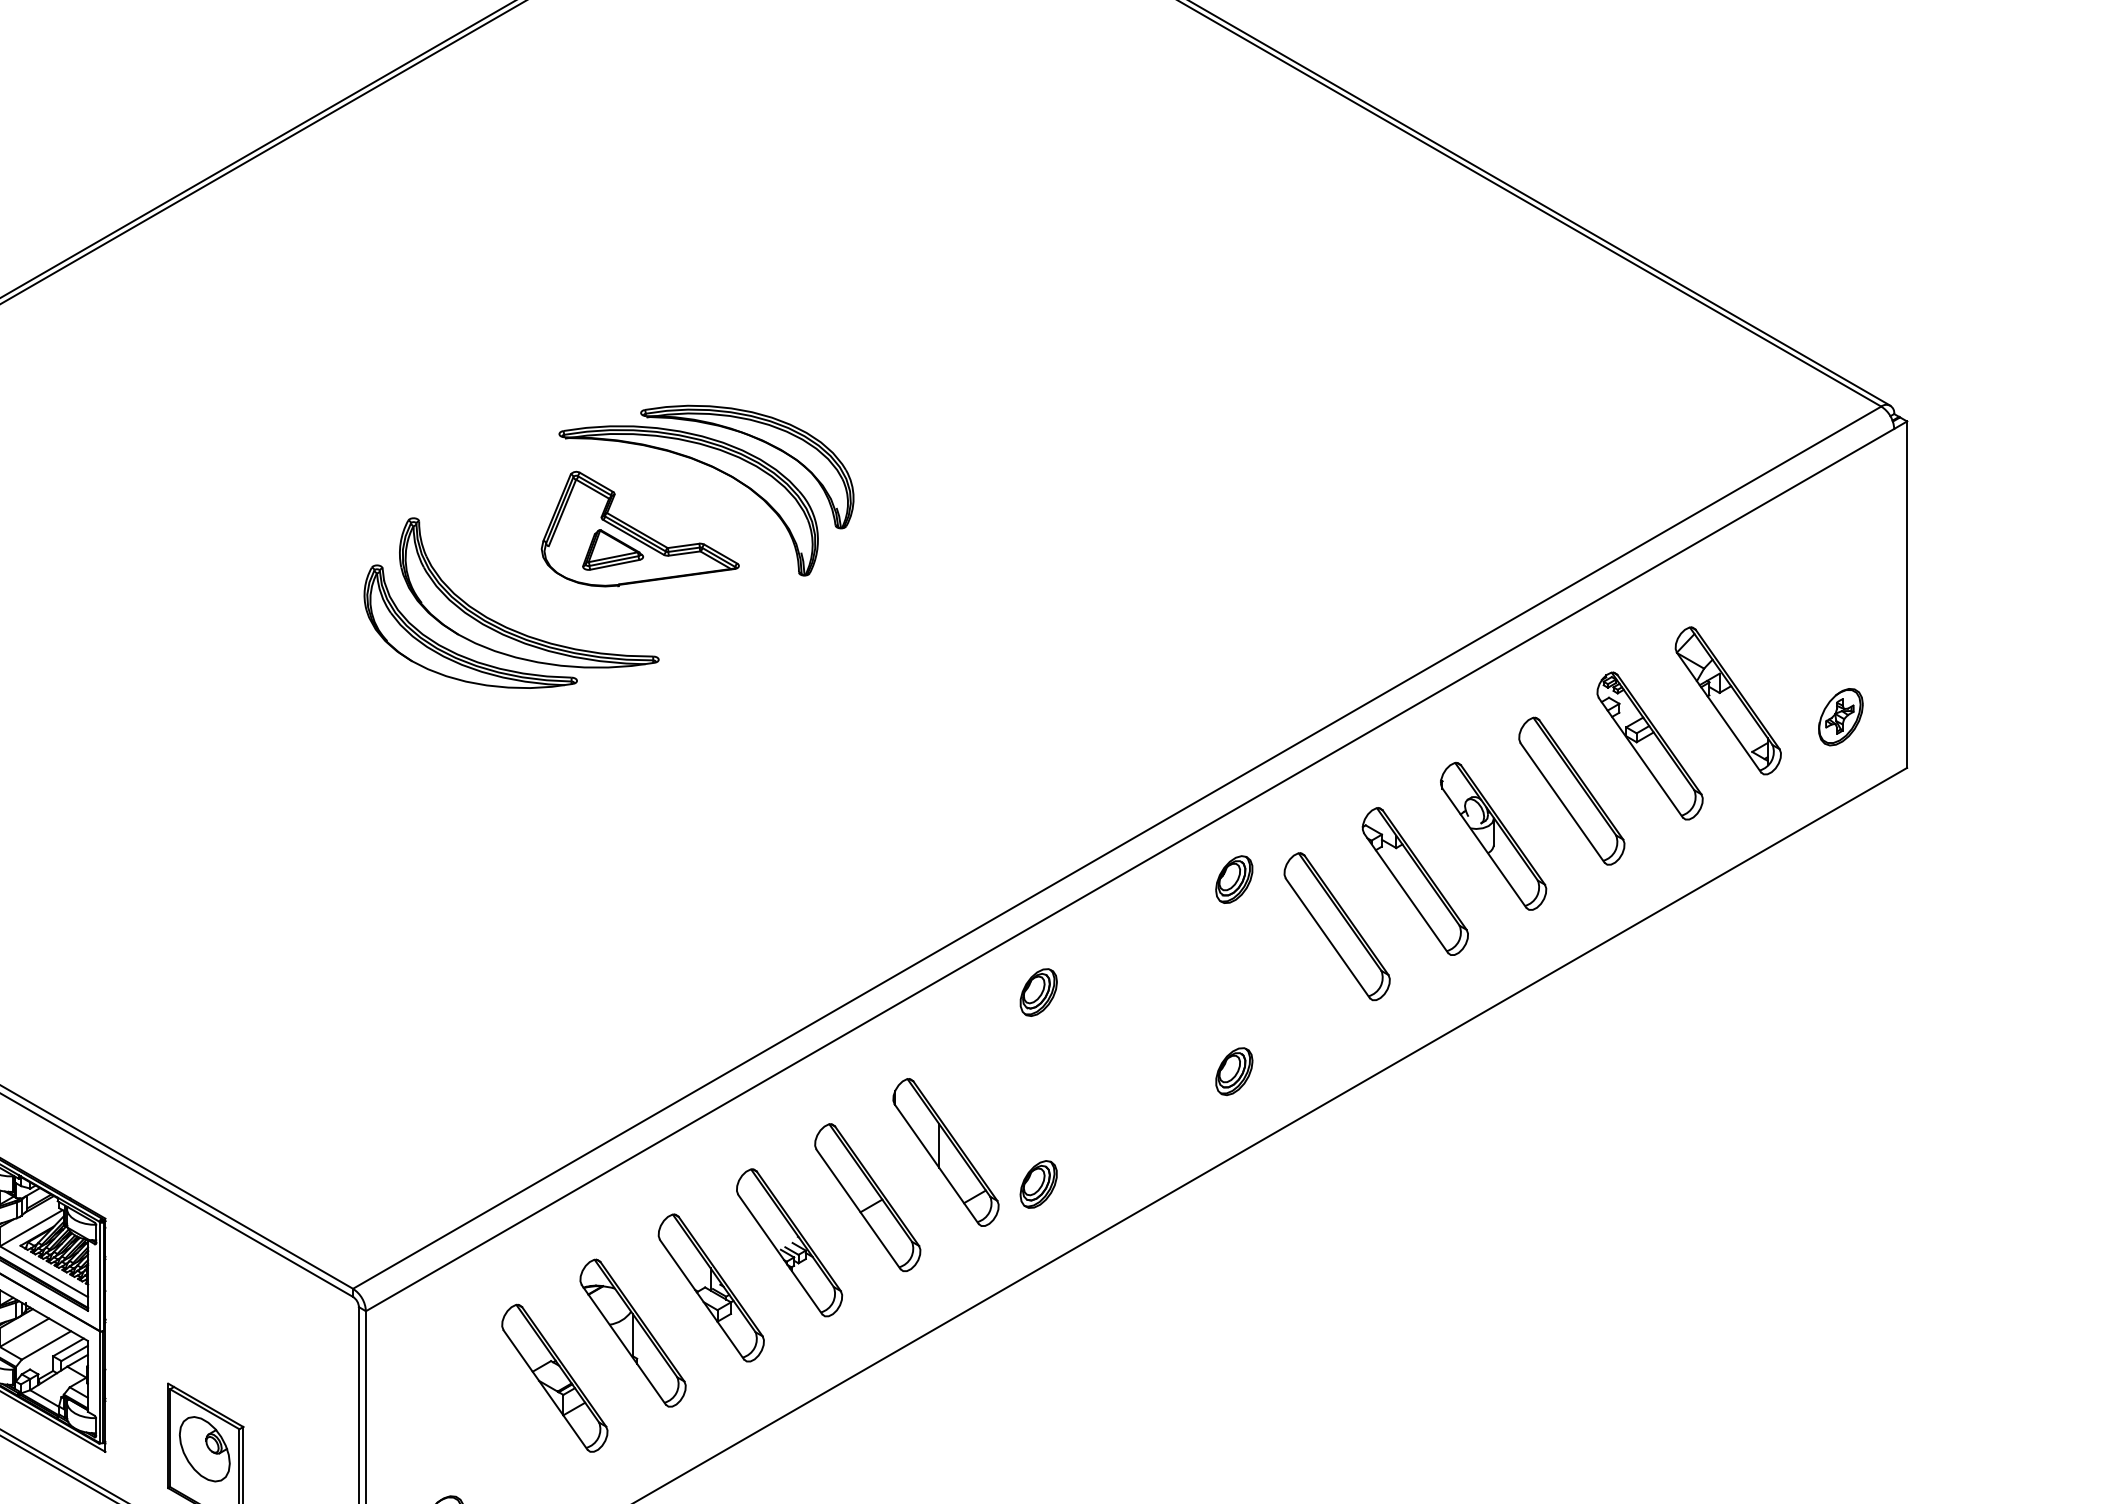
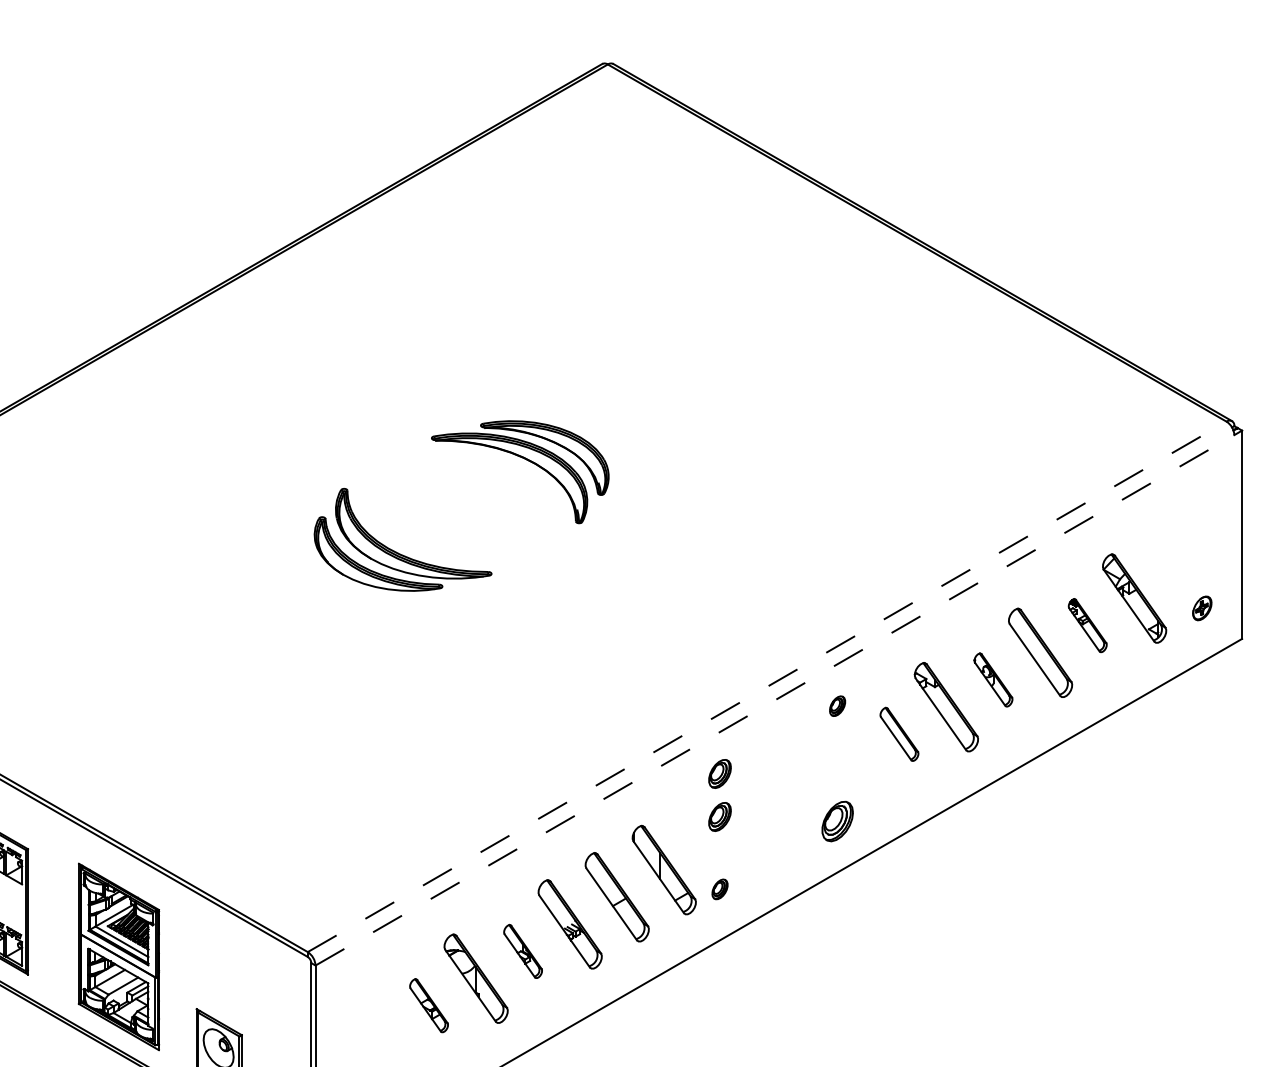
part: (640, 529) -> (480, 495), removed
part: (1841, 717) -> (1202, 608), size x0.7
part: (1649, 745) -> (1087, 625), size x0.6
part: (1493, 835) -> (993, 679), size x0.6
line: (1117, 847) -> (767, 686), solid -> dashed
line: (1131, 870) -> (775, 700), solid -> dashed
part: (1234, 880) -> (837, 706), size x0.7
part: (1337, 926) -> (899, 734), size x0.6
part: (1037, 1063) -> (719, 816), added
part: (1234, 1071) -> (837, 821), size x1.4
part: (1037, 1184) -> (719, 889), size x0.7
part: (710, 1287) -> (522, 951), size x0.6
part: (553, 1377) -> (428, 1005), size x0.6

